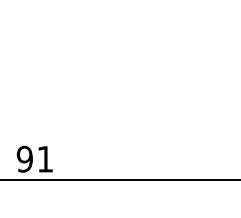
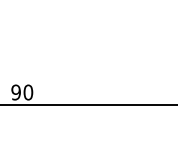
text: (45, 159) -> (28, 92), 91 -> 90

